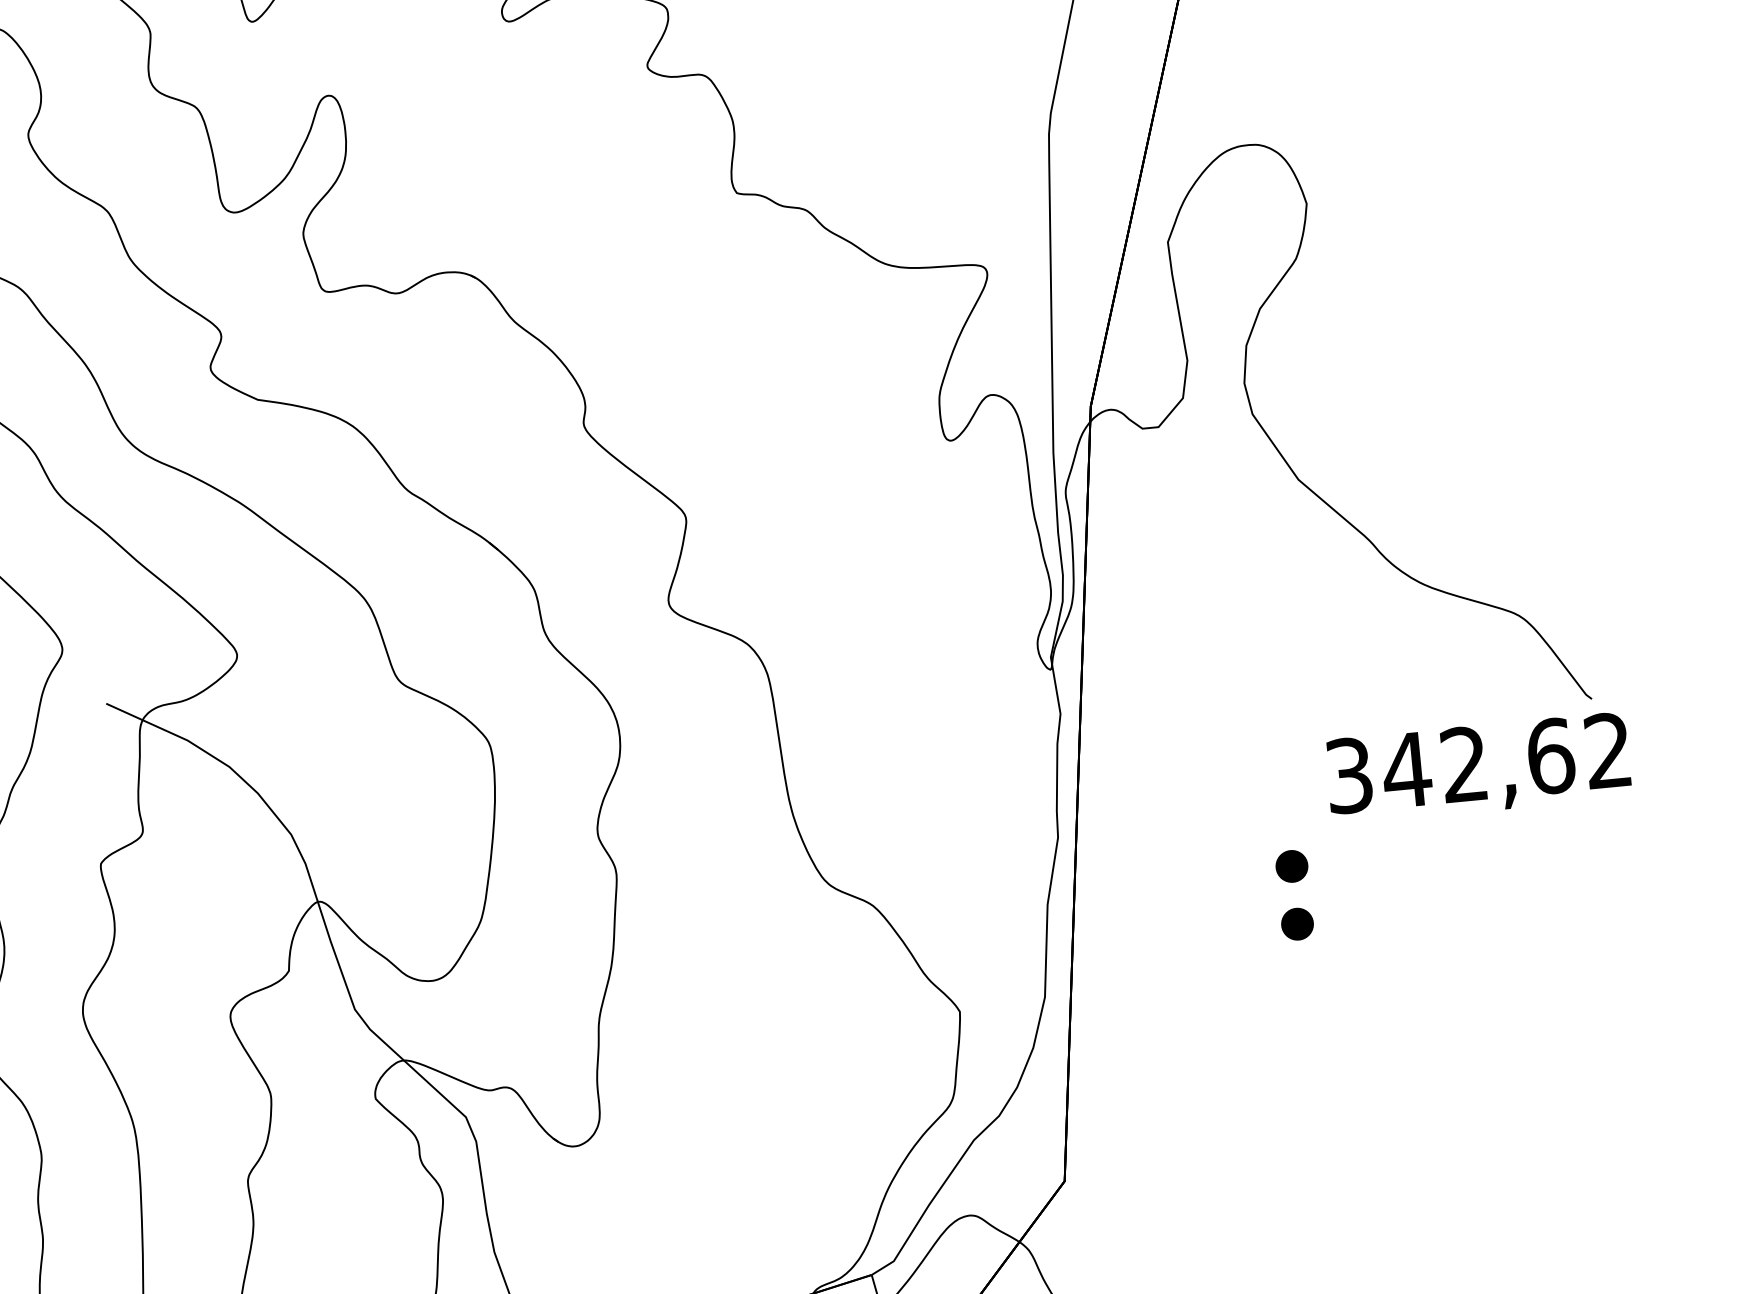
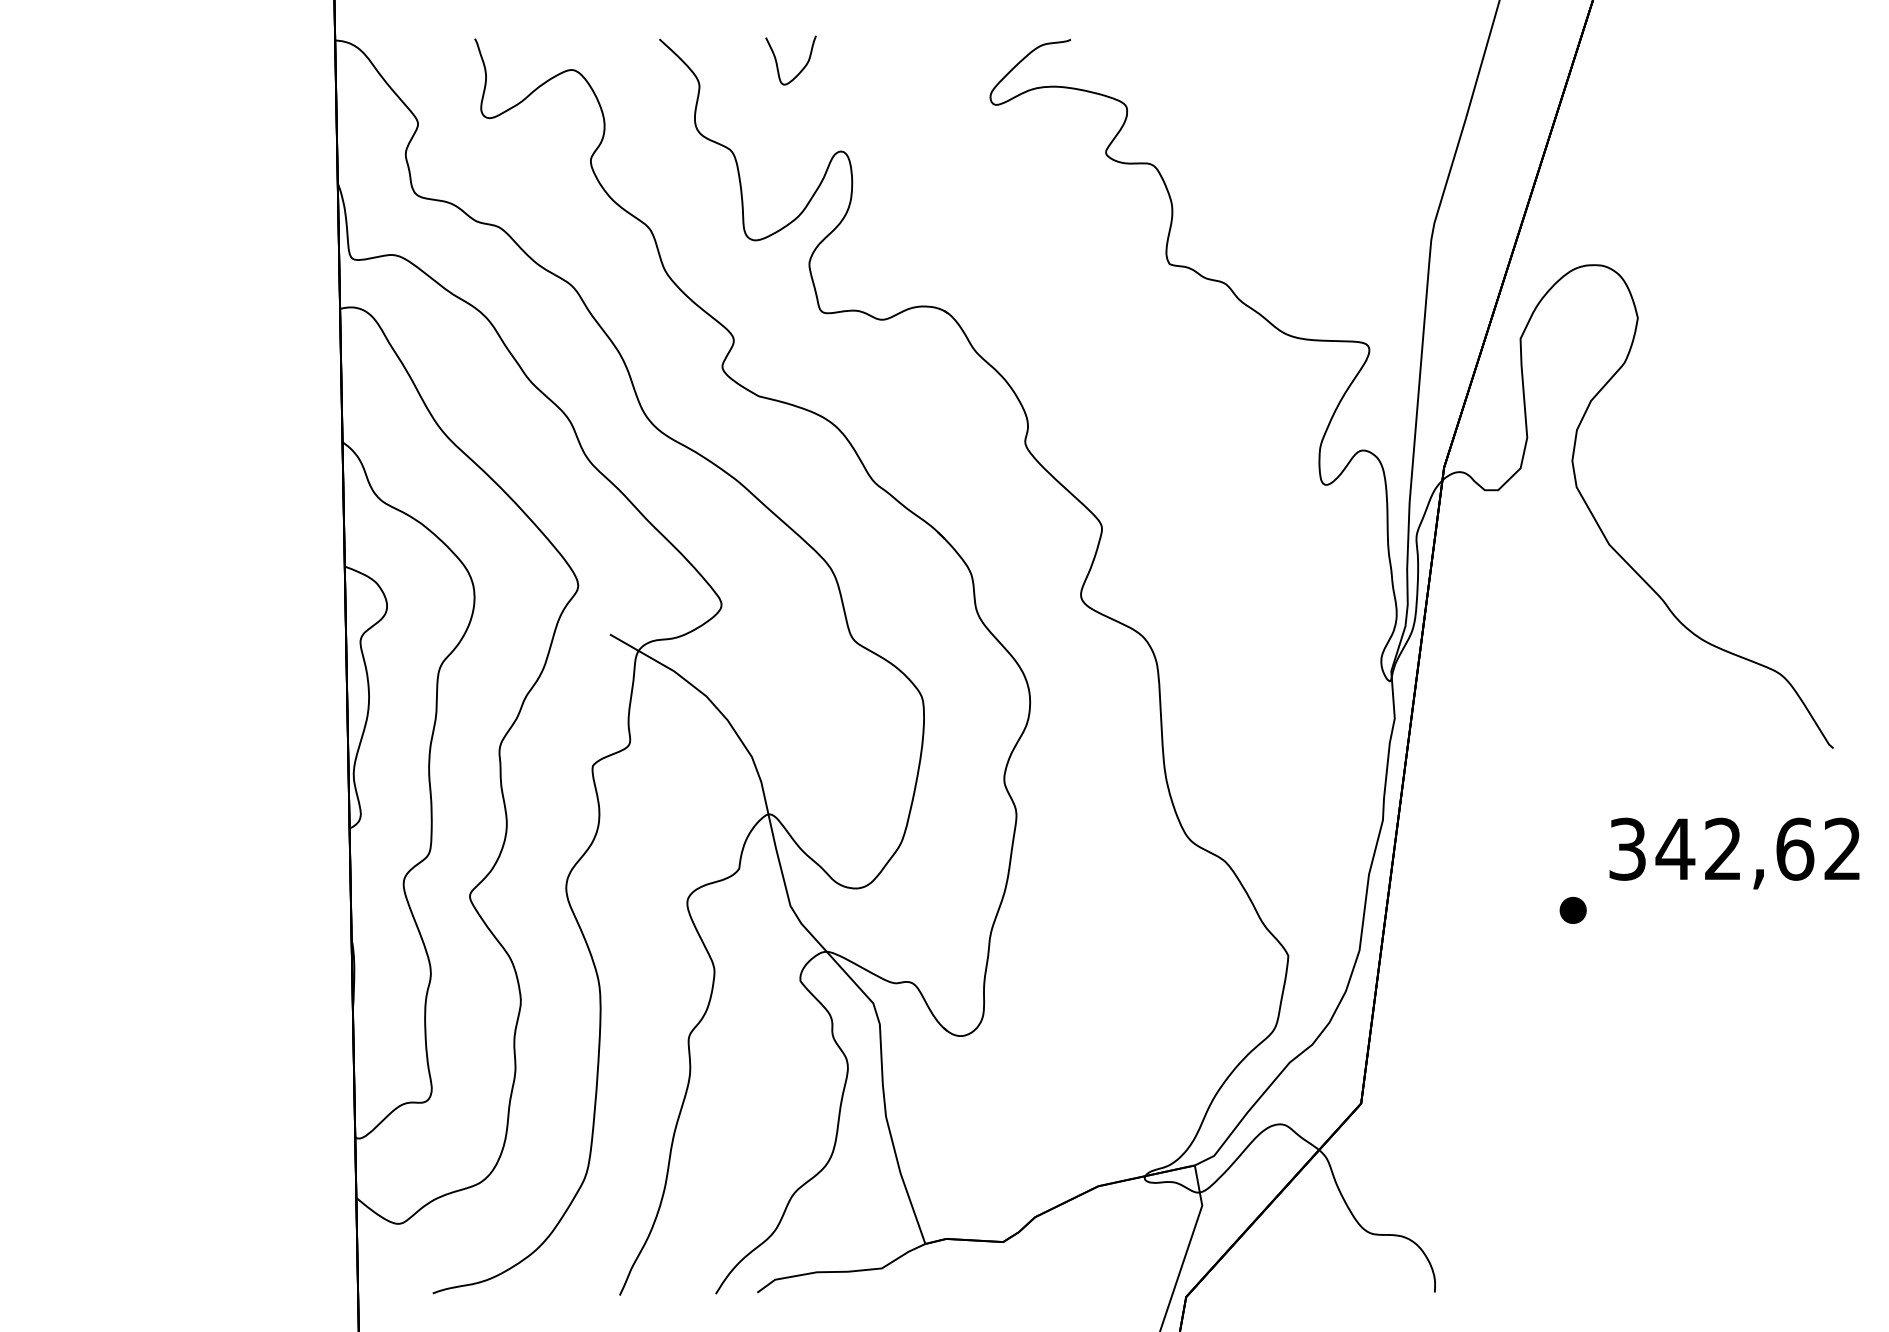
text: (1478, 768) -> (1734, 853), moved
part: (1291, 866) -> (1572, 862), removed

